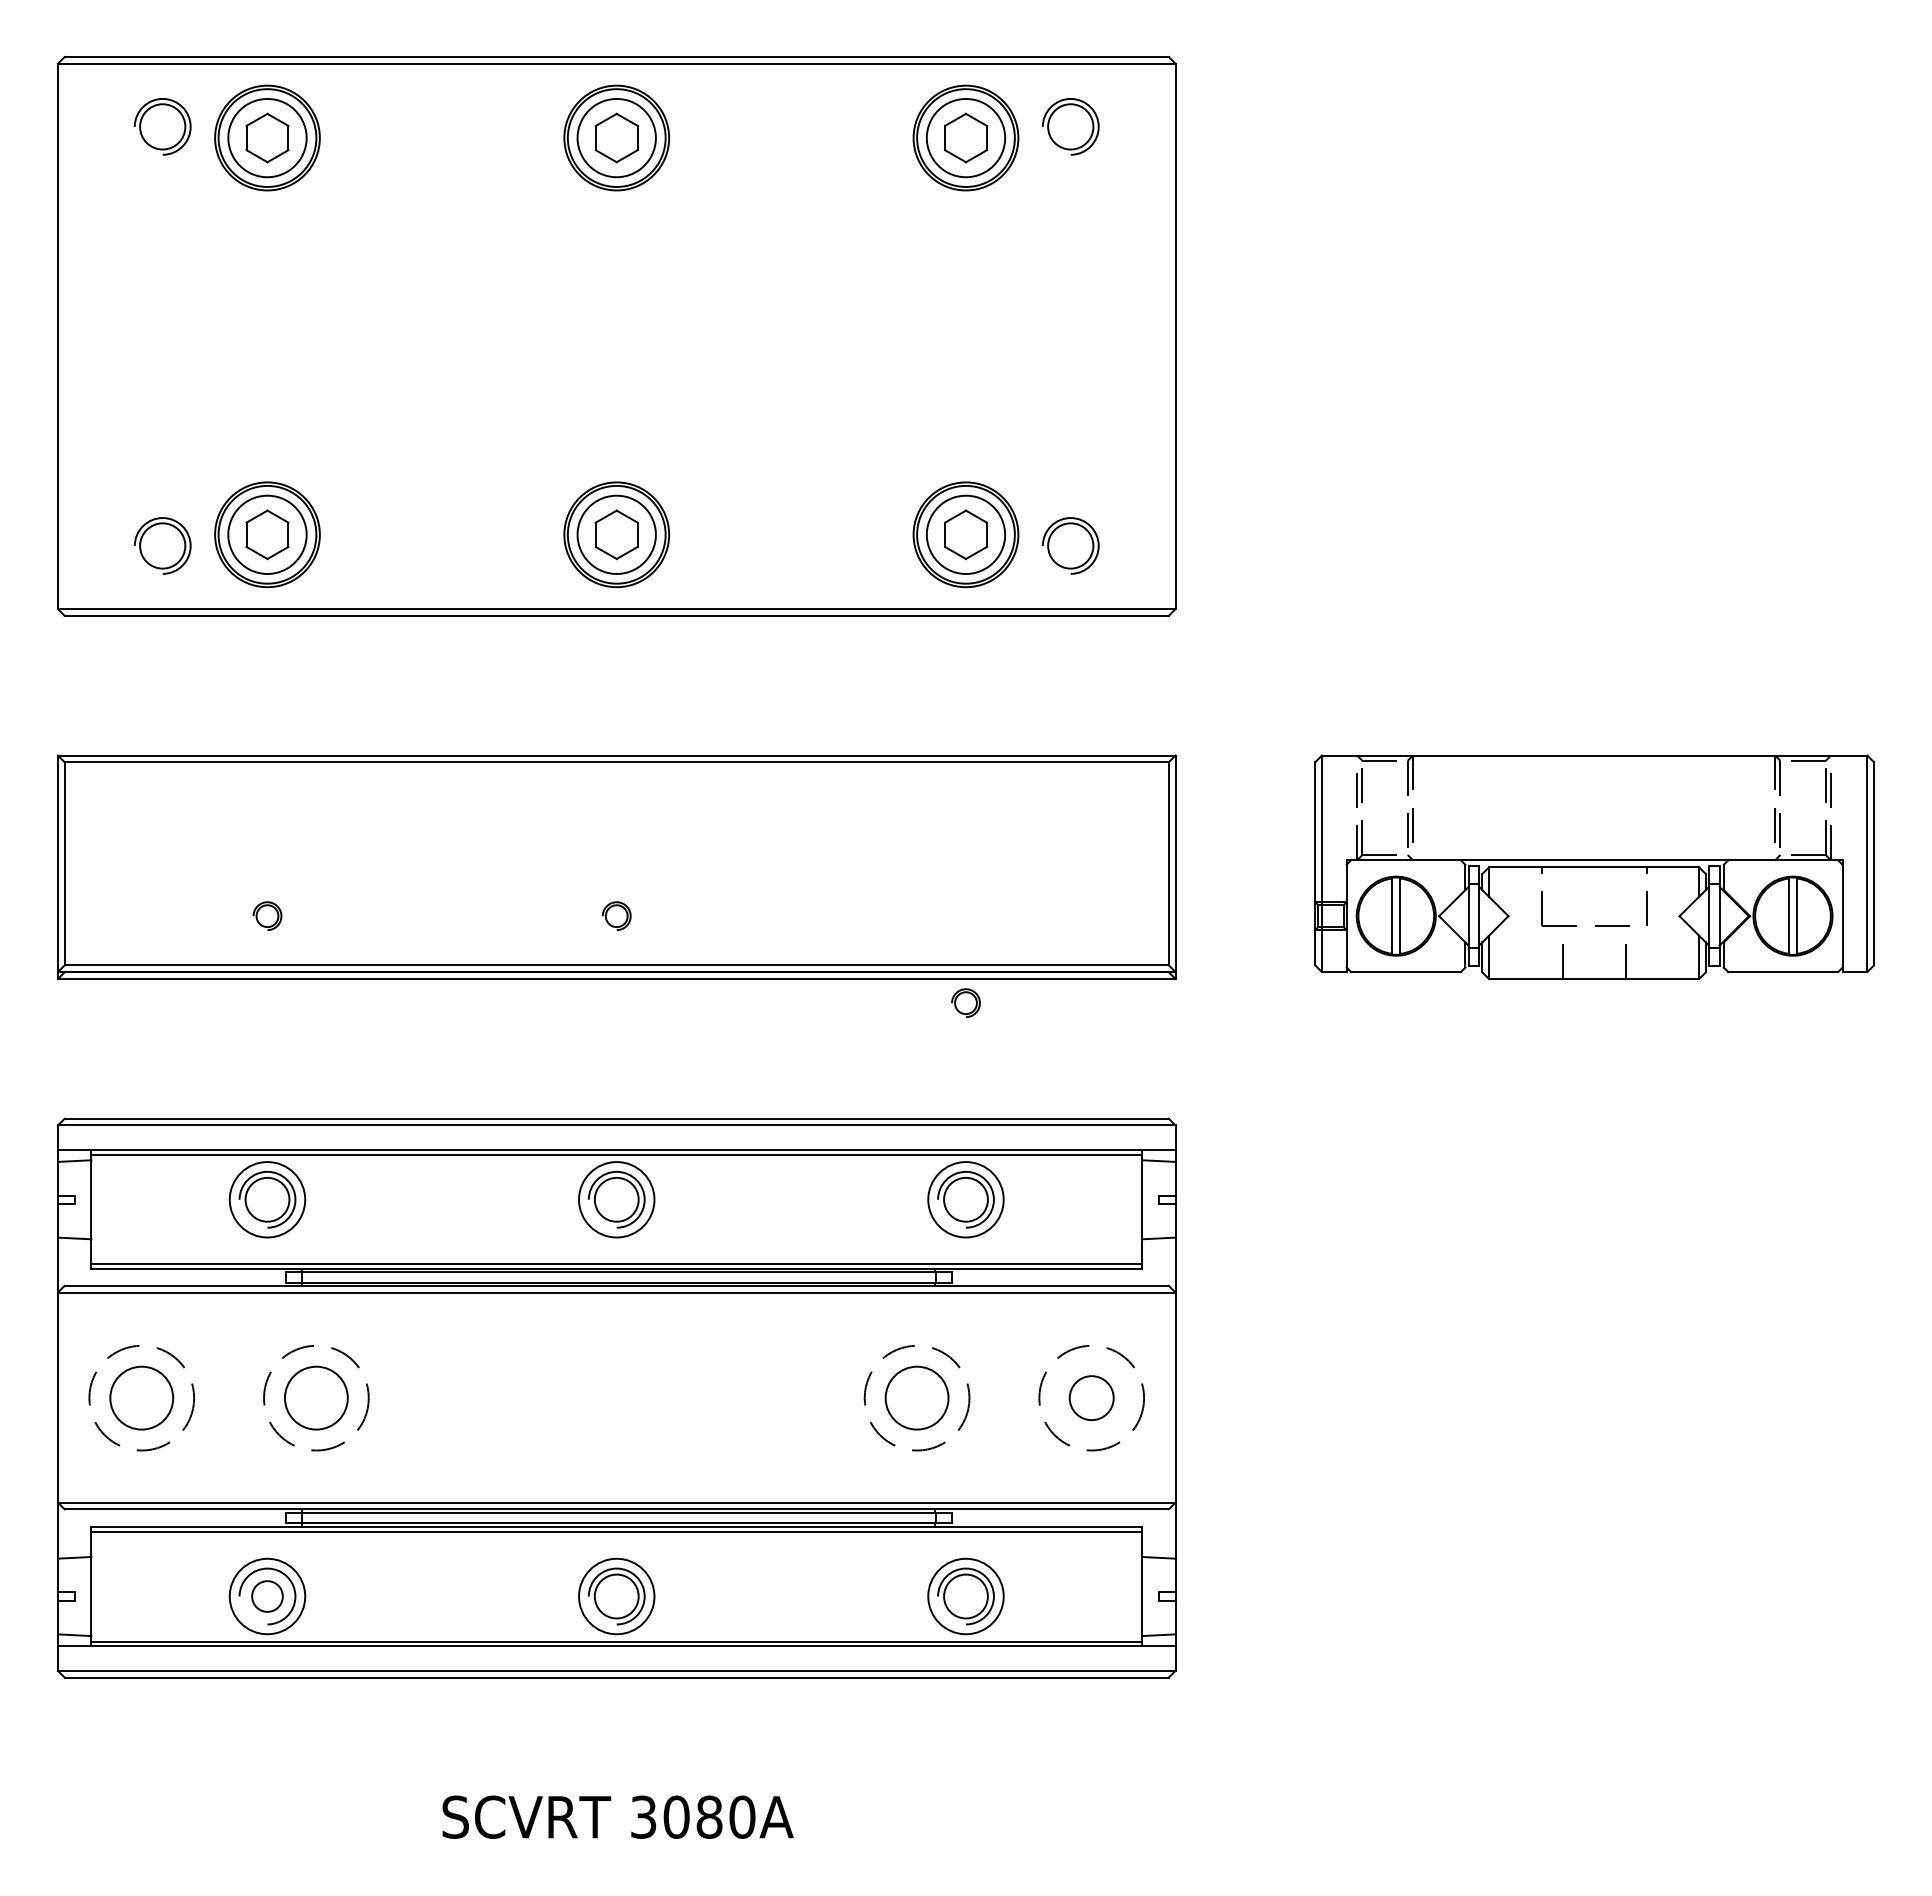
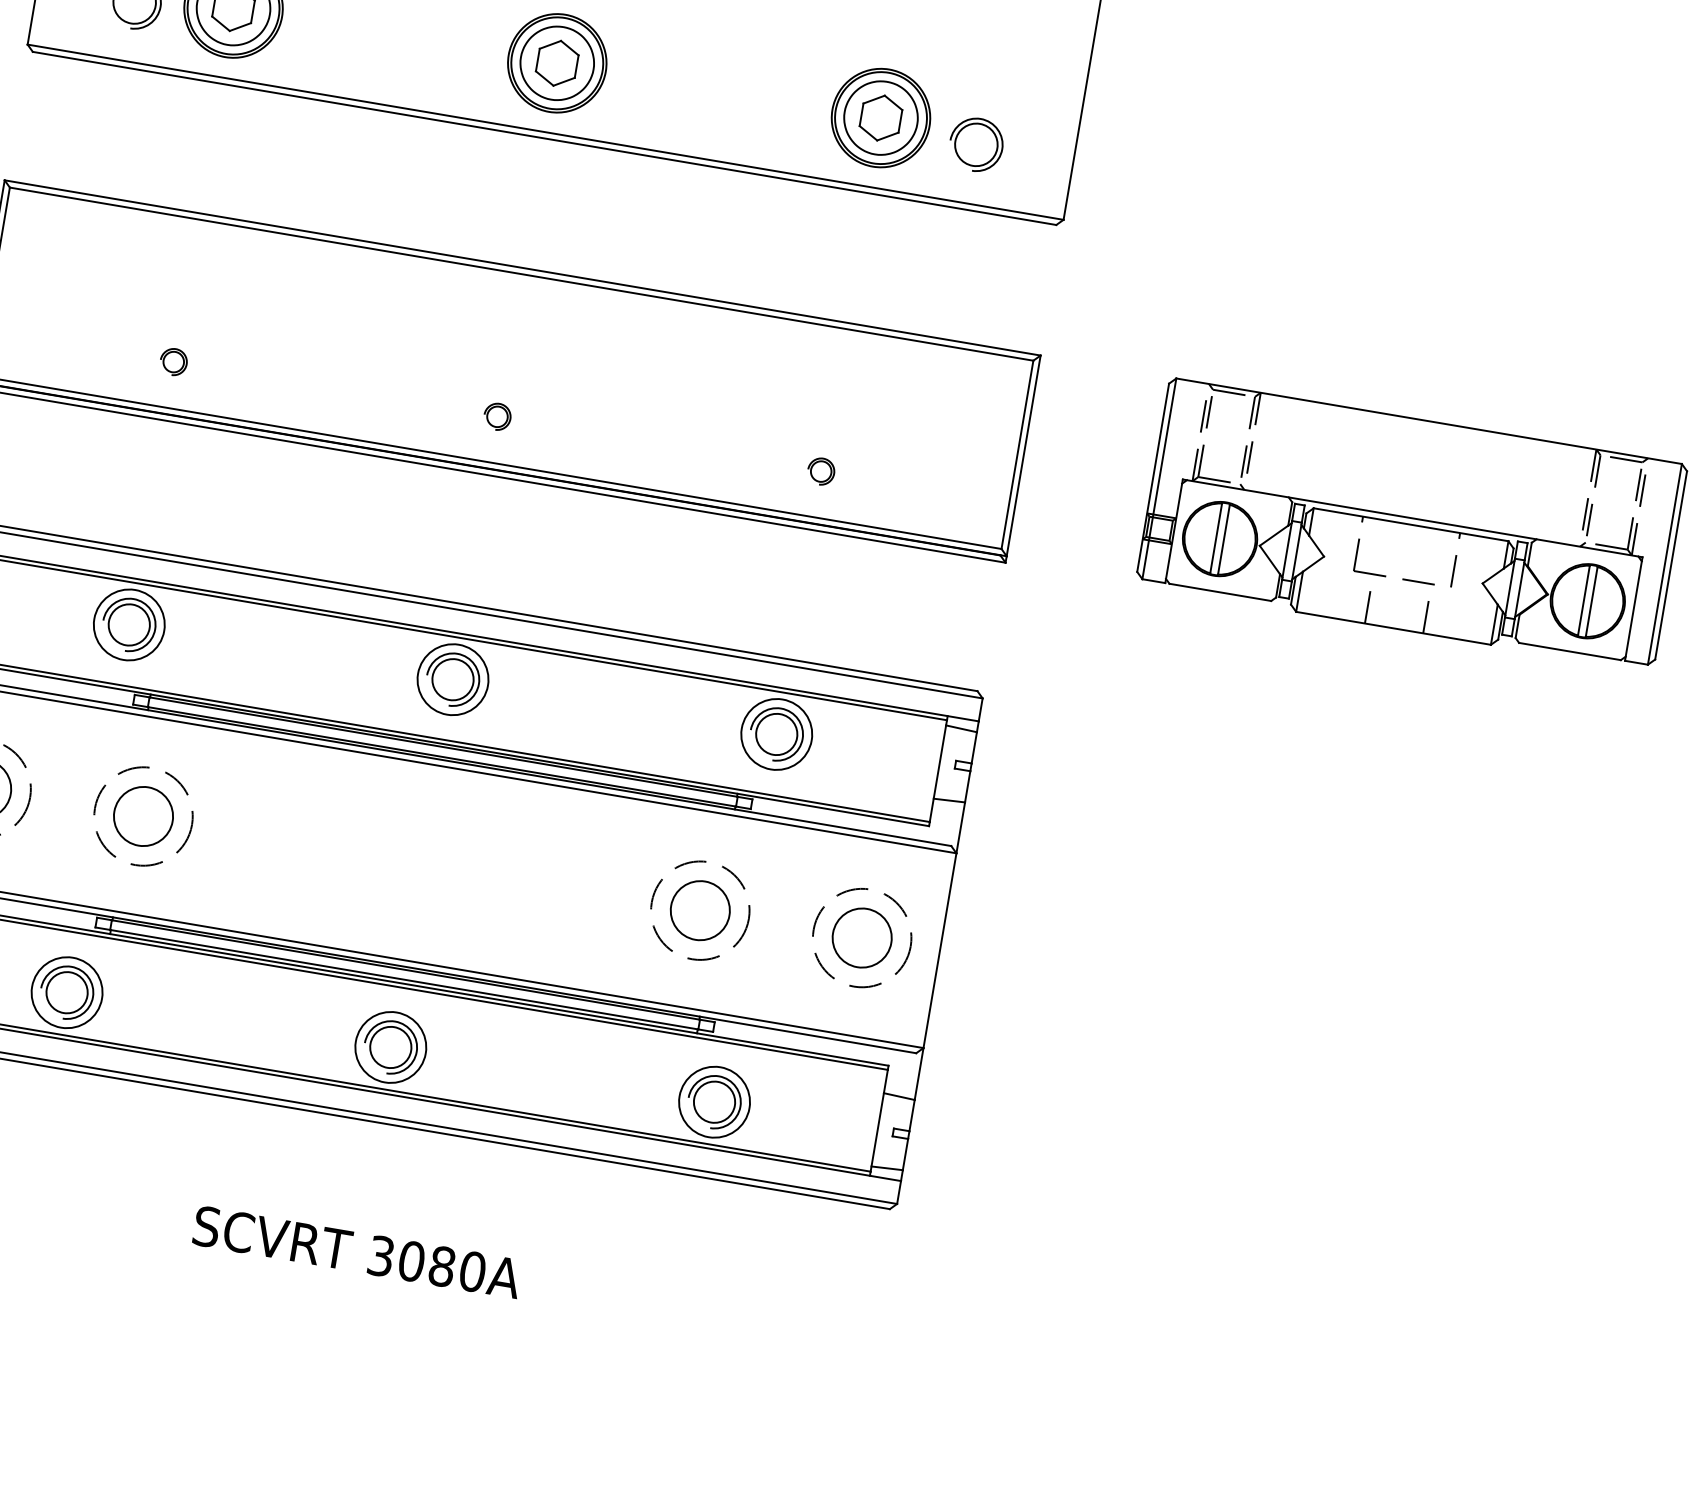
part: (965, 1002) -> (820, 470), moved
circle: (1091, 1397) -> (862, 937), size x1.43
circle: (267, 1596) -> (67, 992), size x1.43

